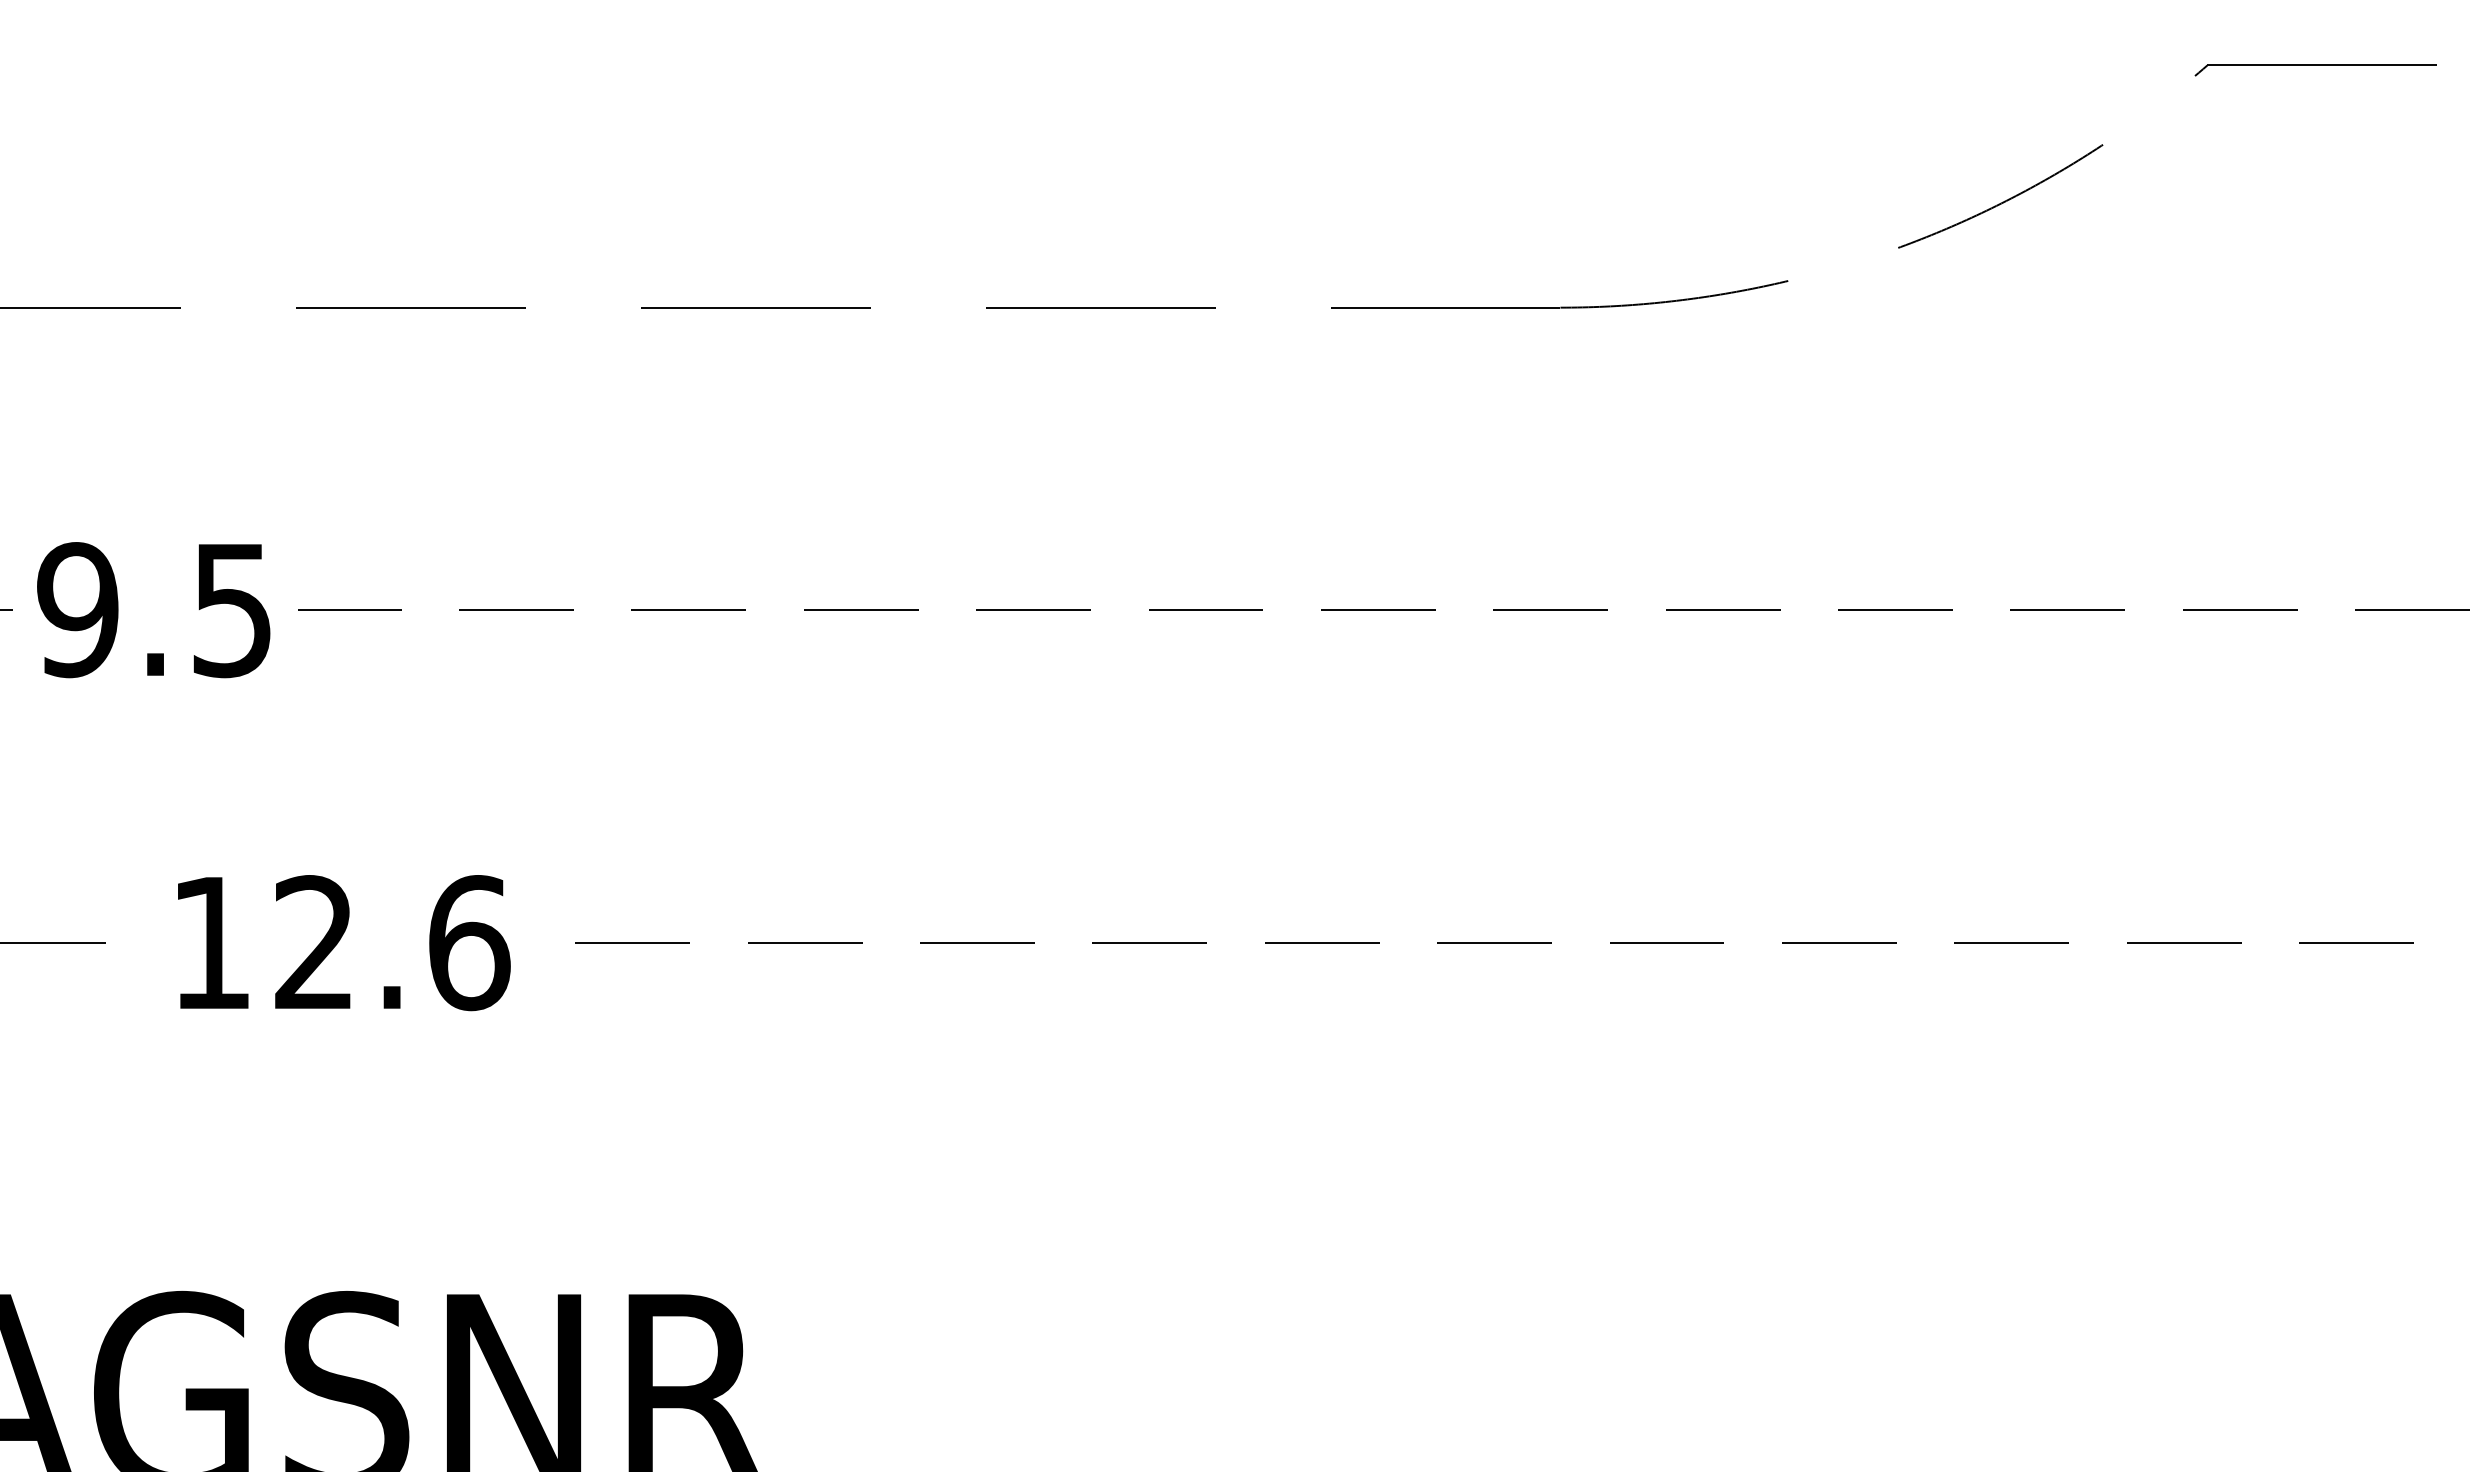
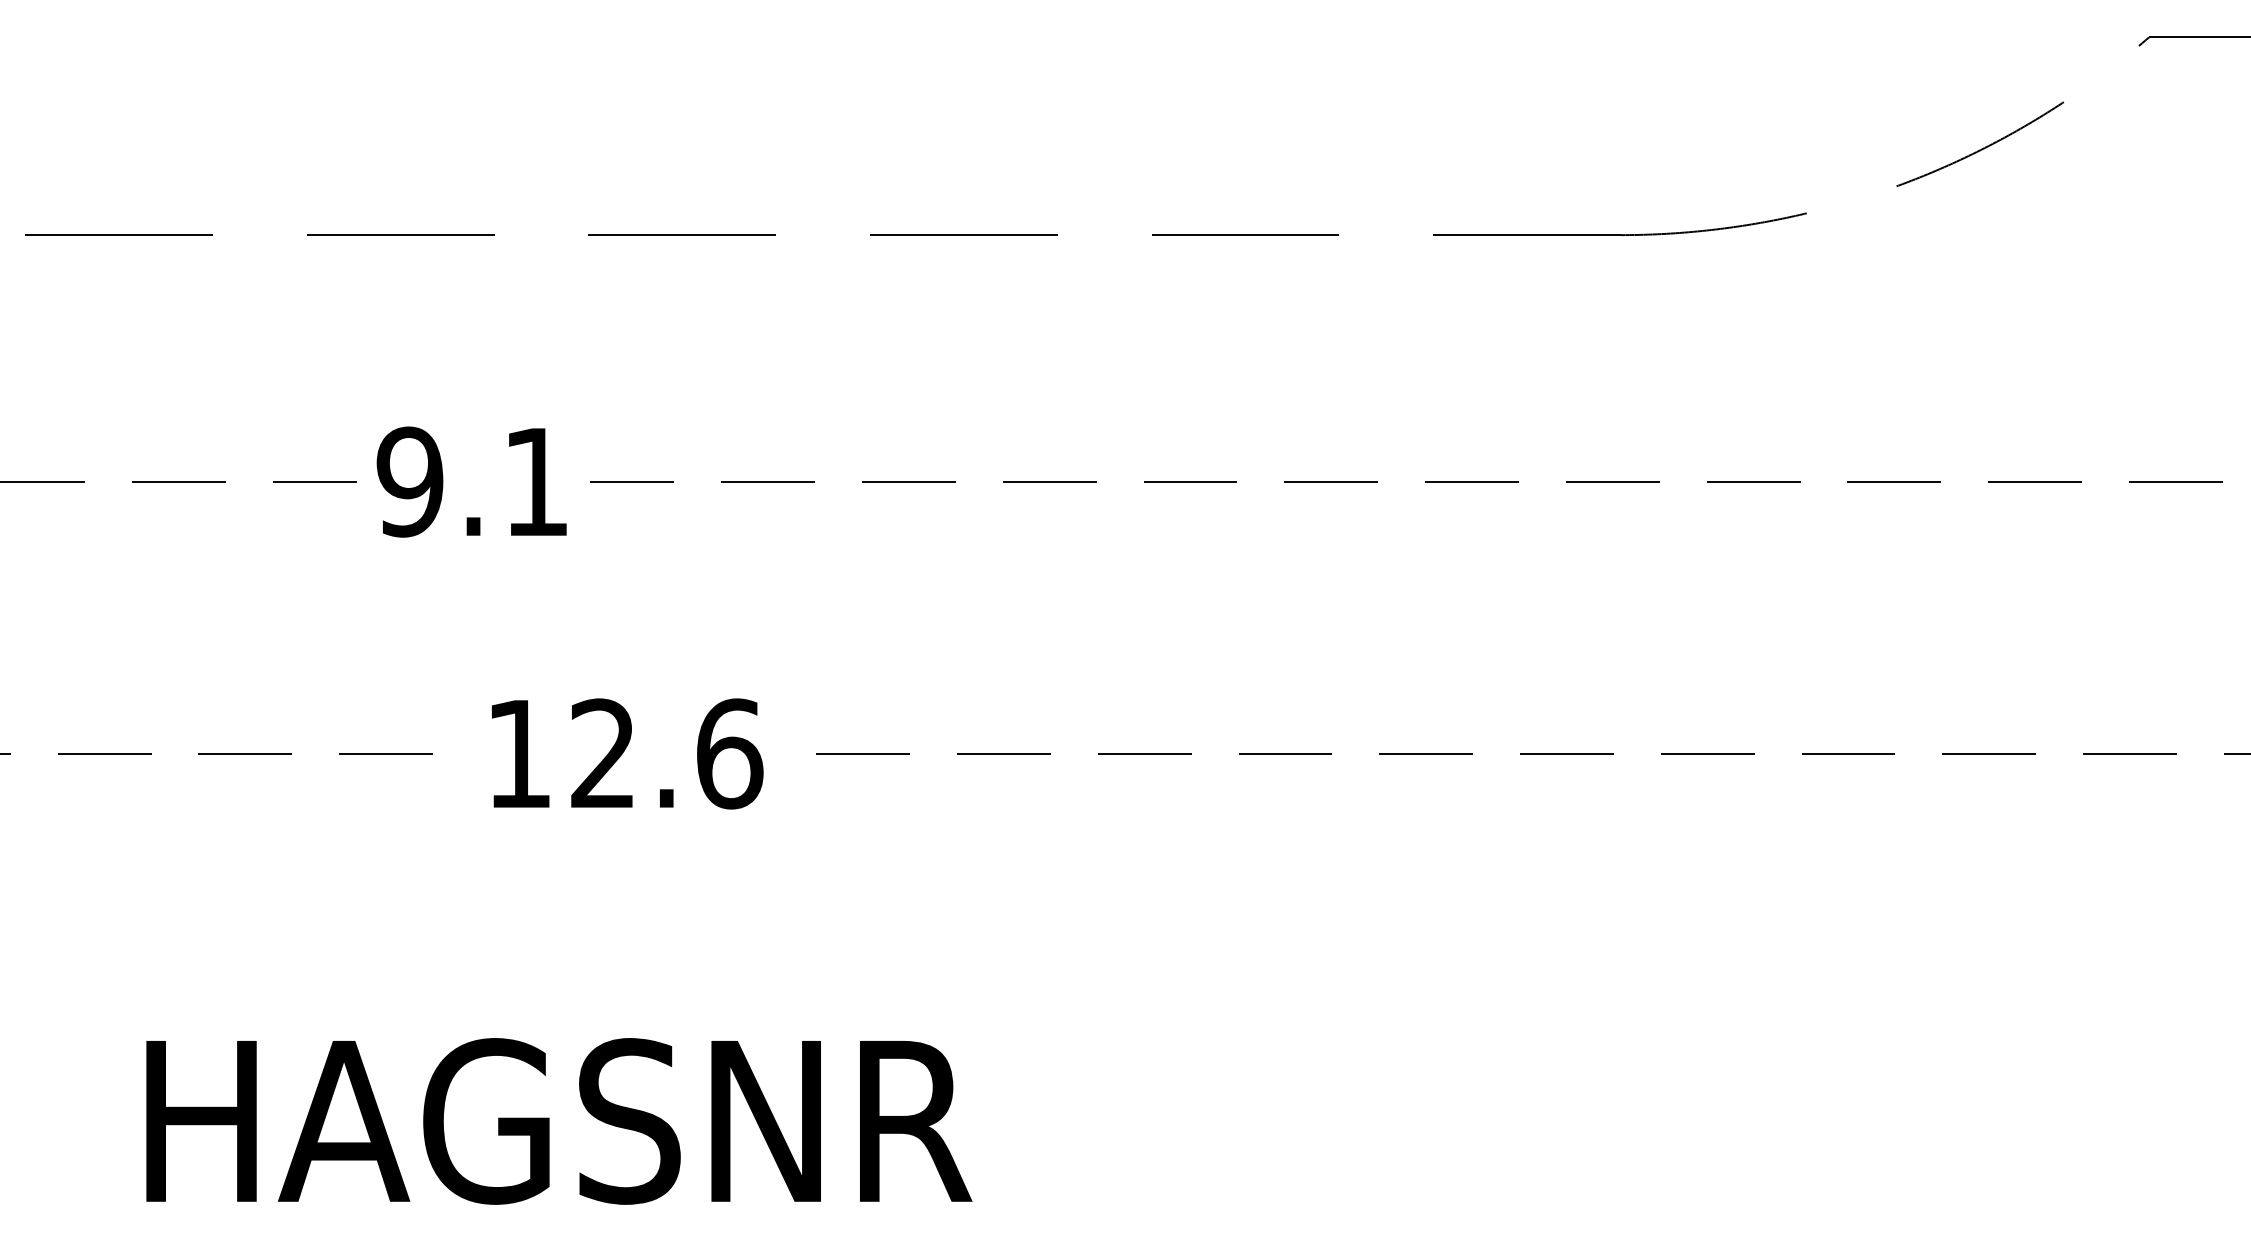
text: (231, 610) -> (535, 482), 9.5 -> 9.1

